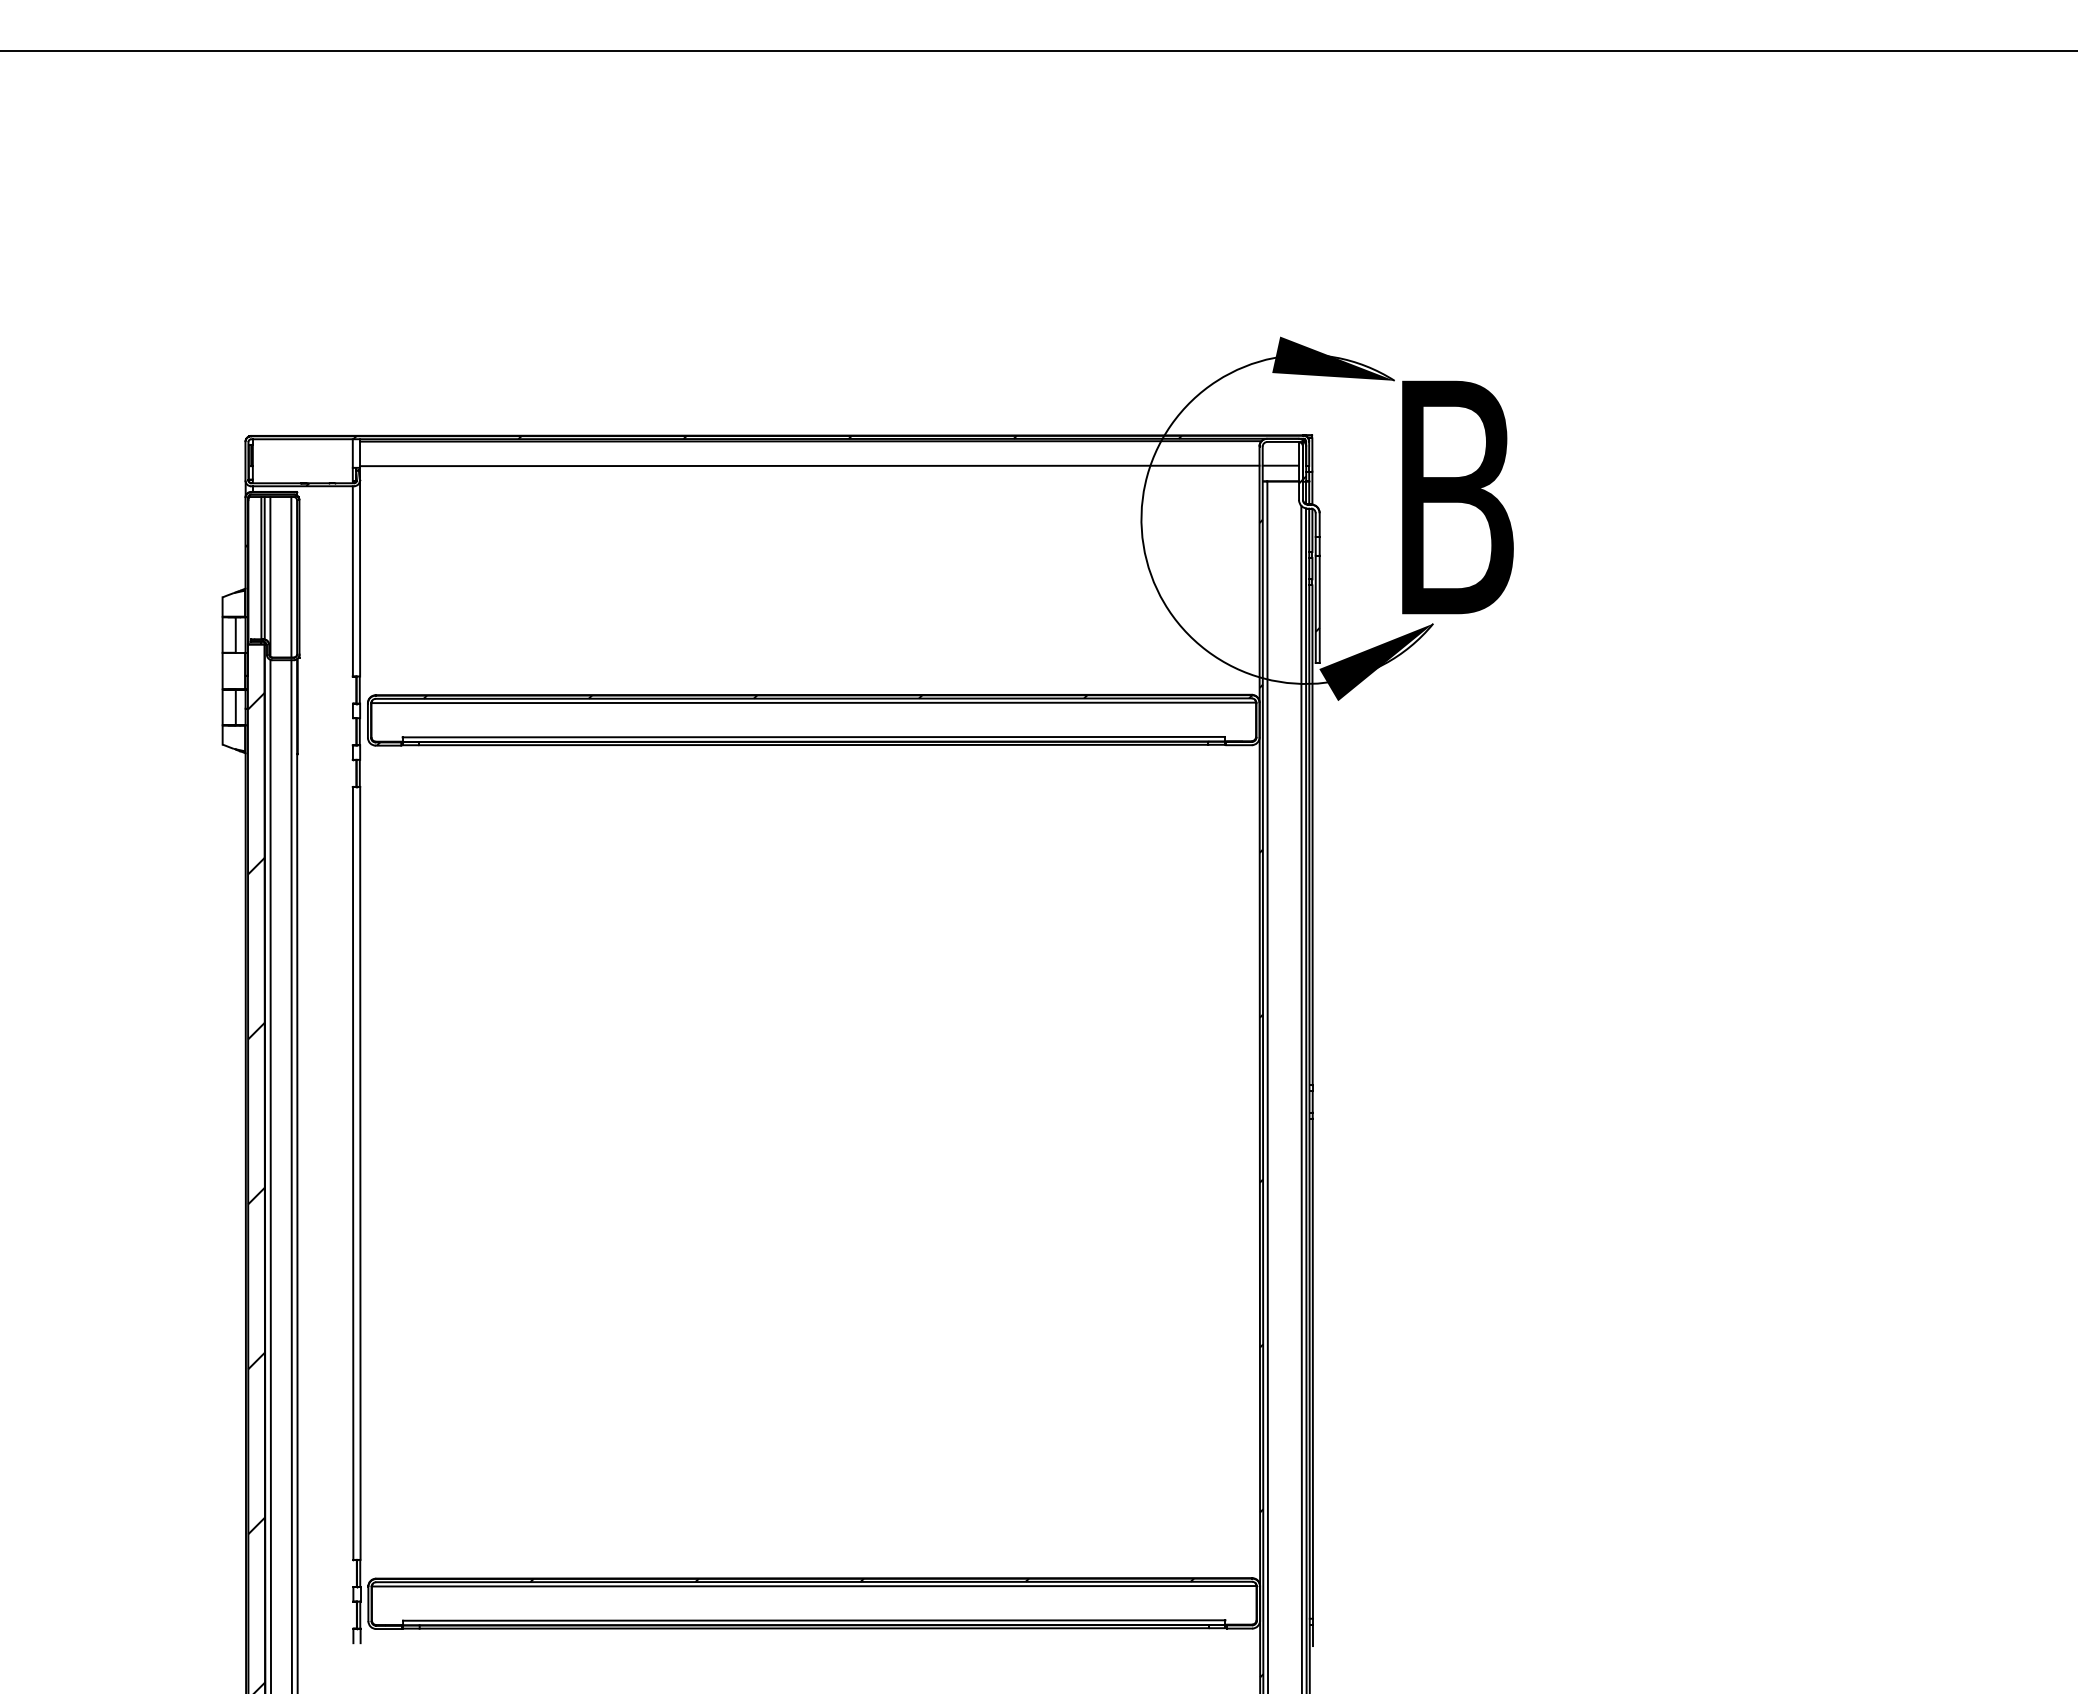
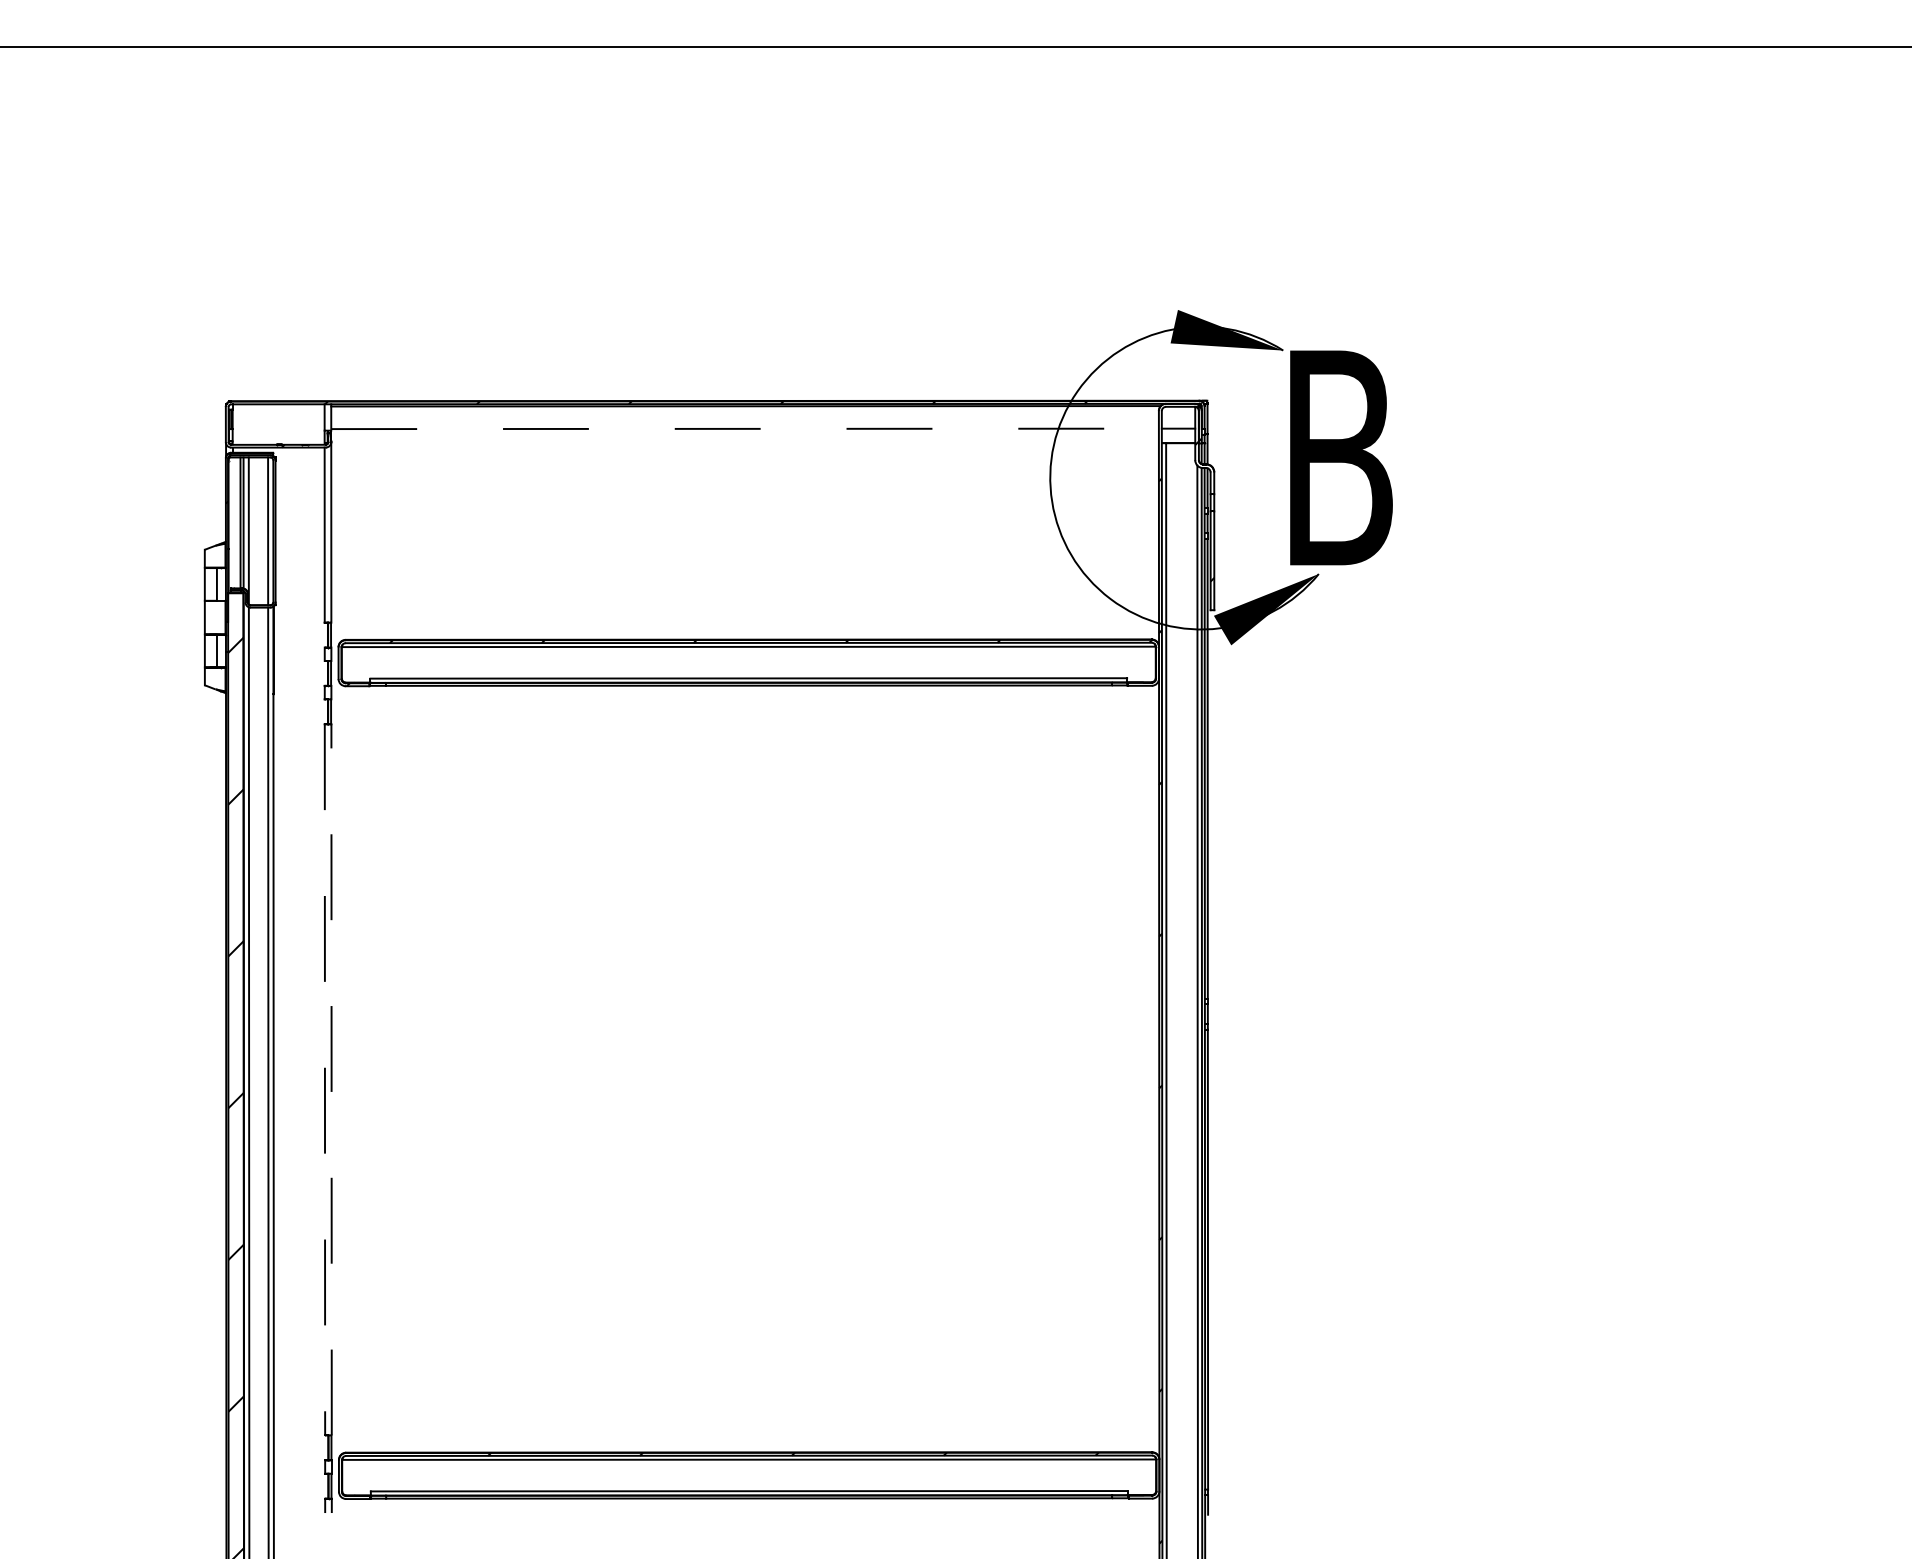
line: (809, 465) -> (744, 428), solid -> dashed
line: (360, 1172) -> (331, 1078), solid -> dashed
line: (353, 1173) -> (325, 1079), solid -> dashed

